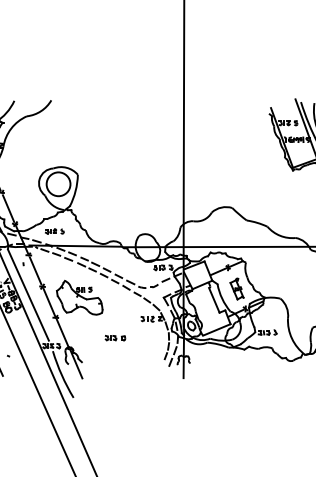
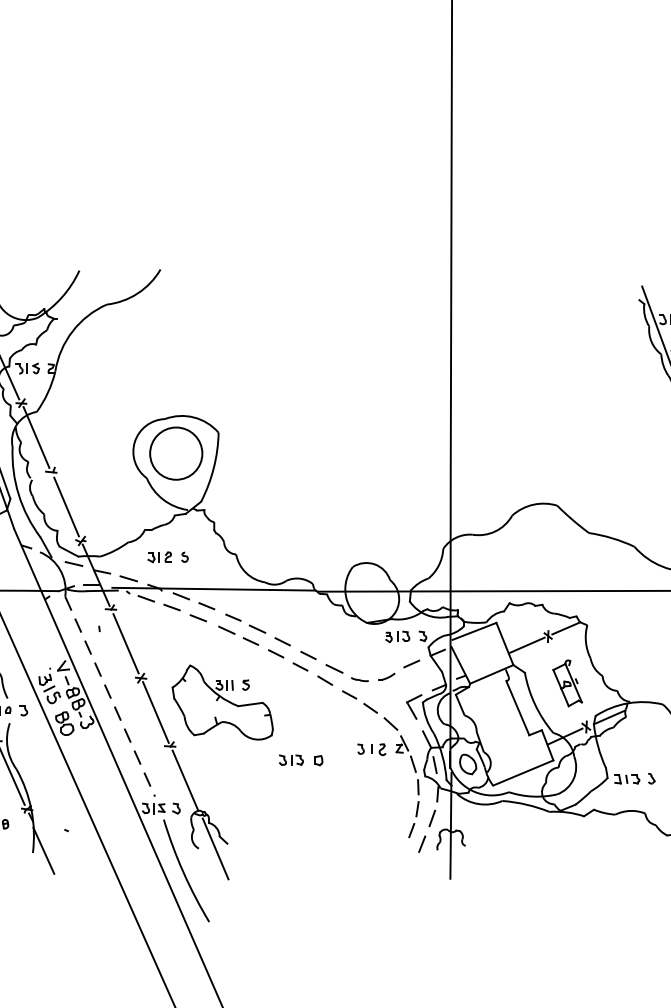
line: (28, 295) -> (110, 697), solid -> dashed
part: (115, 338) -> (301, 761), moved

